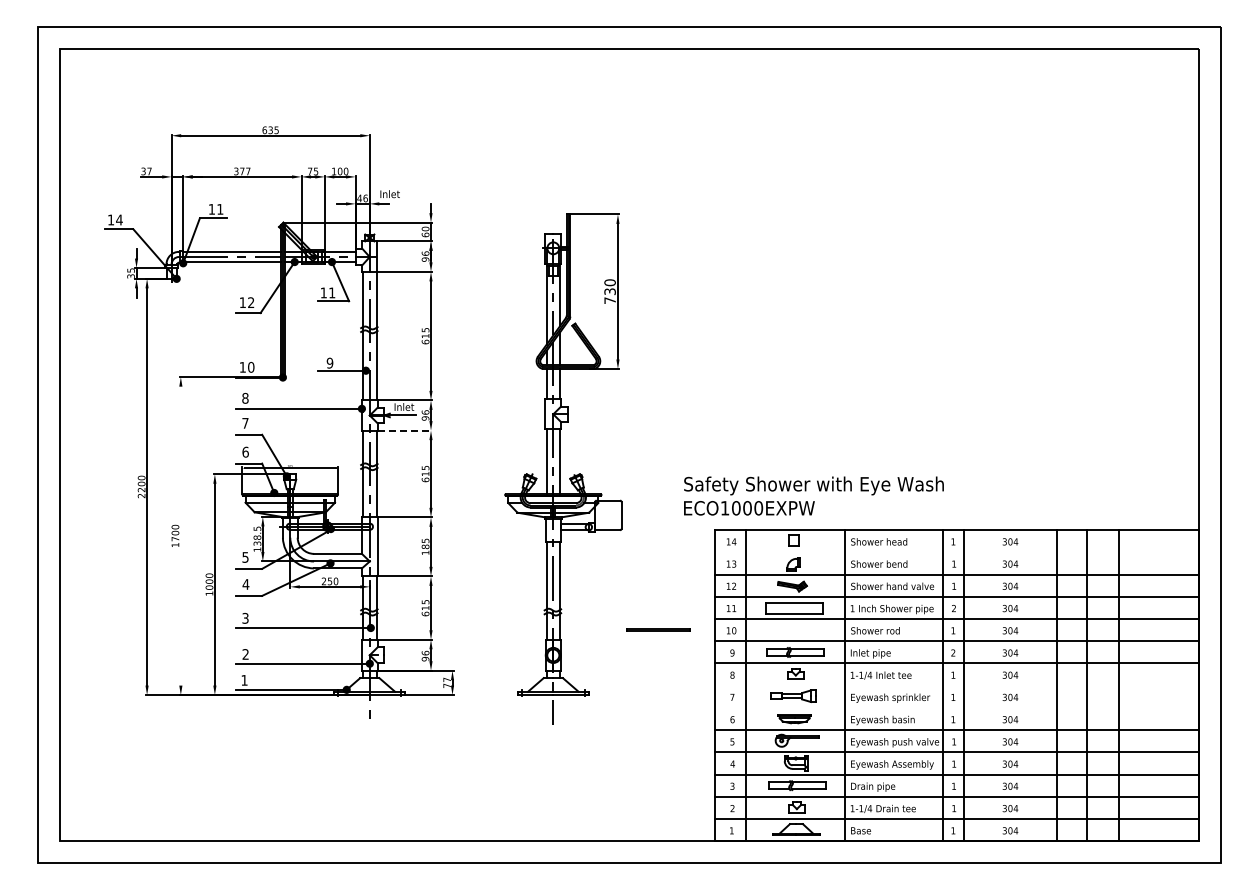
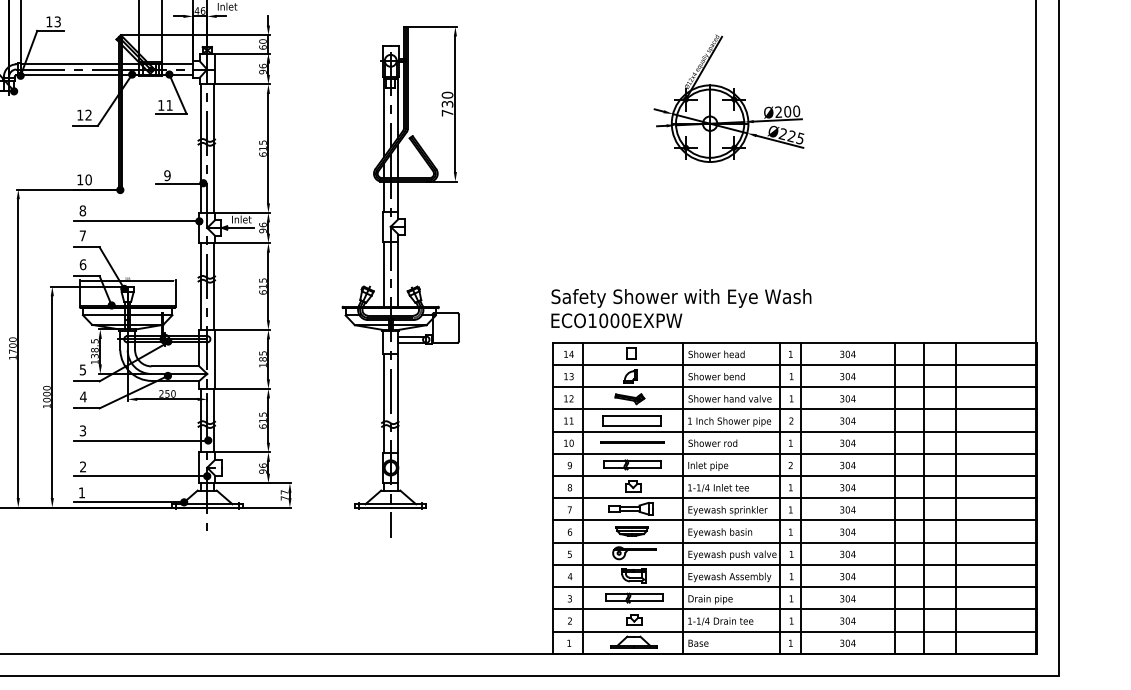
text: (220, 208) -> (57, 21), 11 -> 13
part: (891, 286) -> (728, 99), added
line: (405, 430) -> (242, 243), dashed -> solid
text: (813, 495) -> (680, 308), moved
line: (180, 535) -> (17, 348), added
line: (957, 552) -> (794, 365), added
line: (658, 629) -> (631, 442), moved
line: (957, 685) -> (794, 498), added
line: (957, 707) -> (794, 520), added

